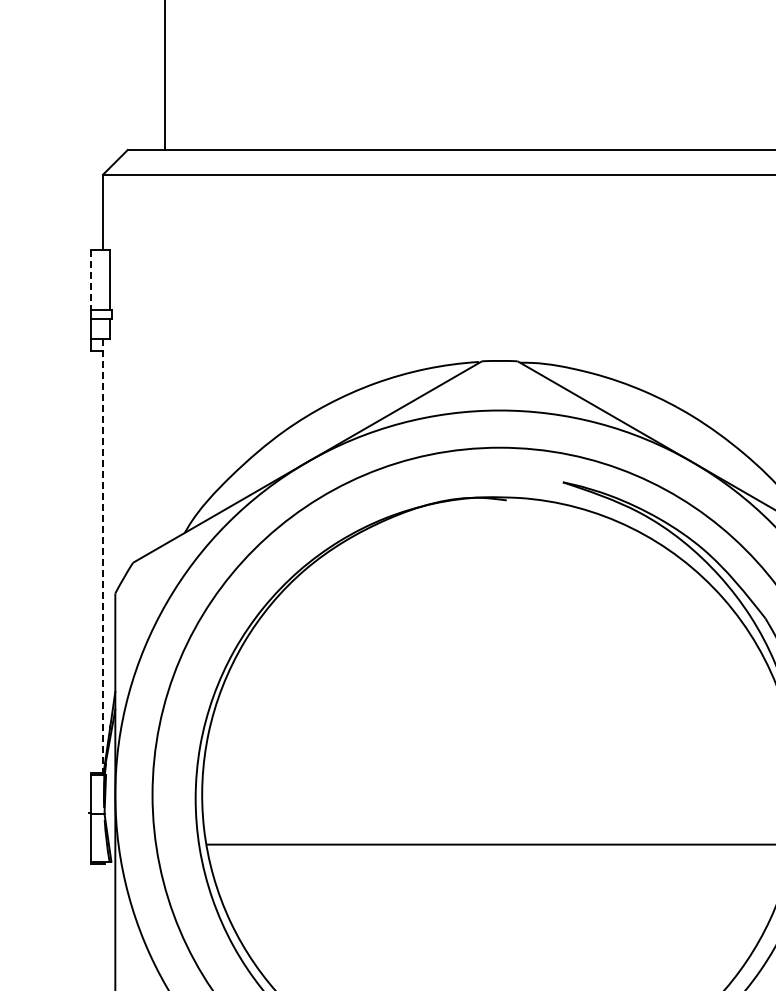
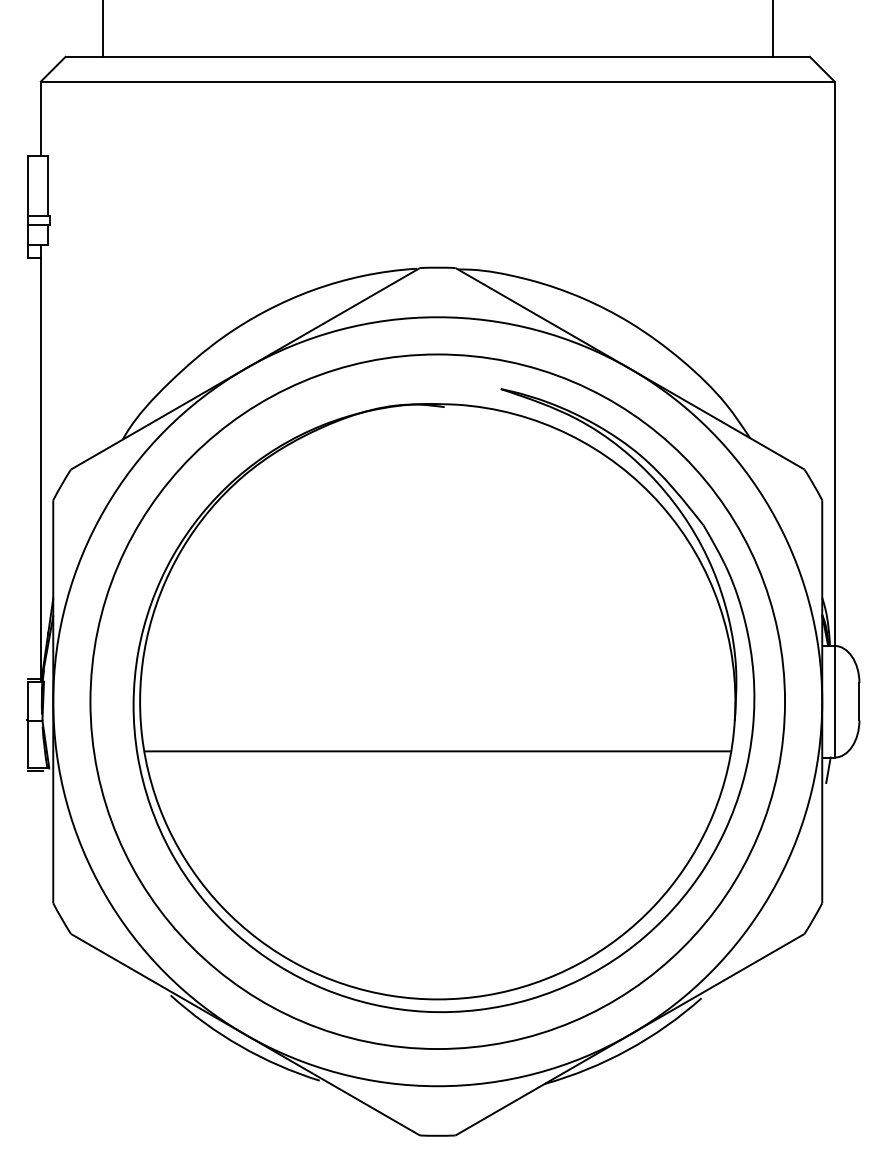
line: (90, 279) -> (28, 186), dashed -> solid
line: (102, 557) -> (40, 464), dashed -> solid

